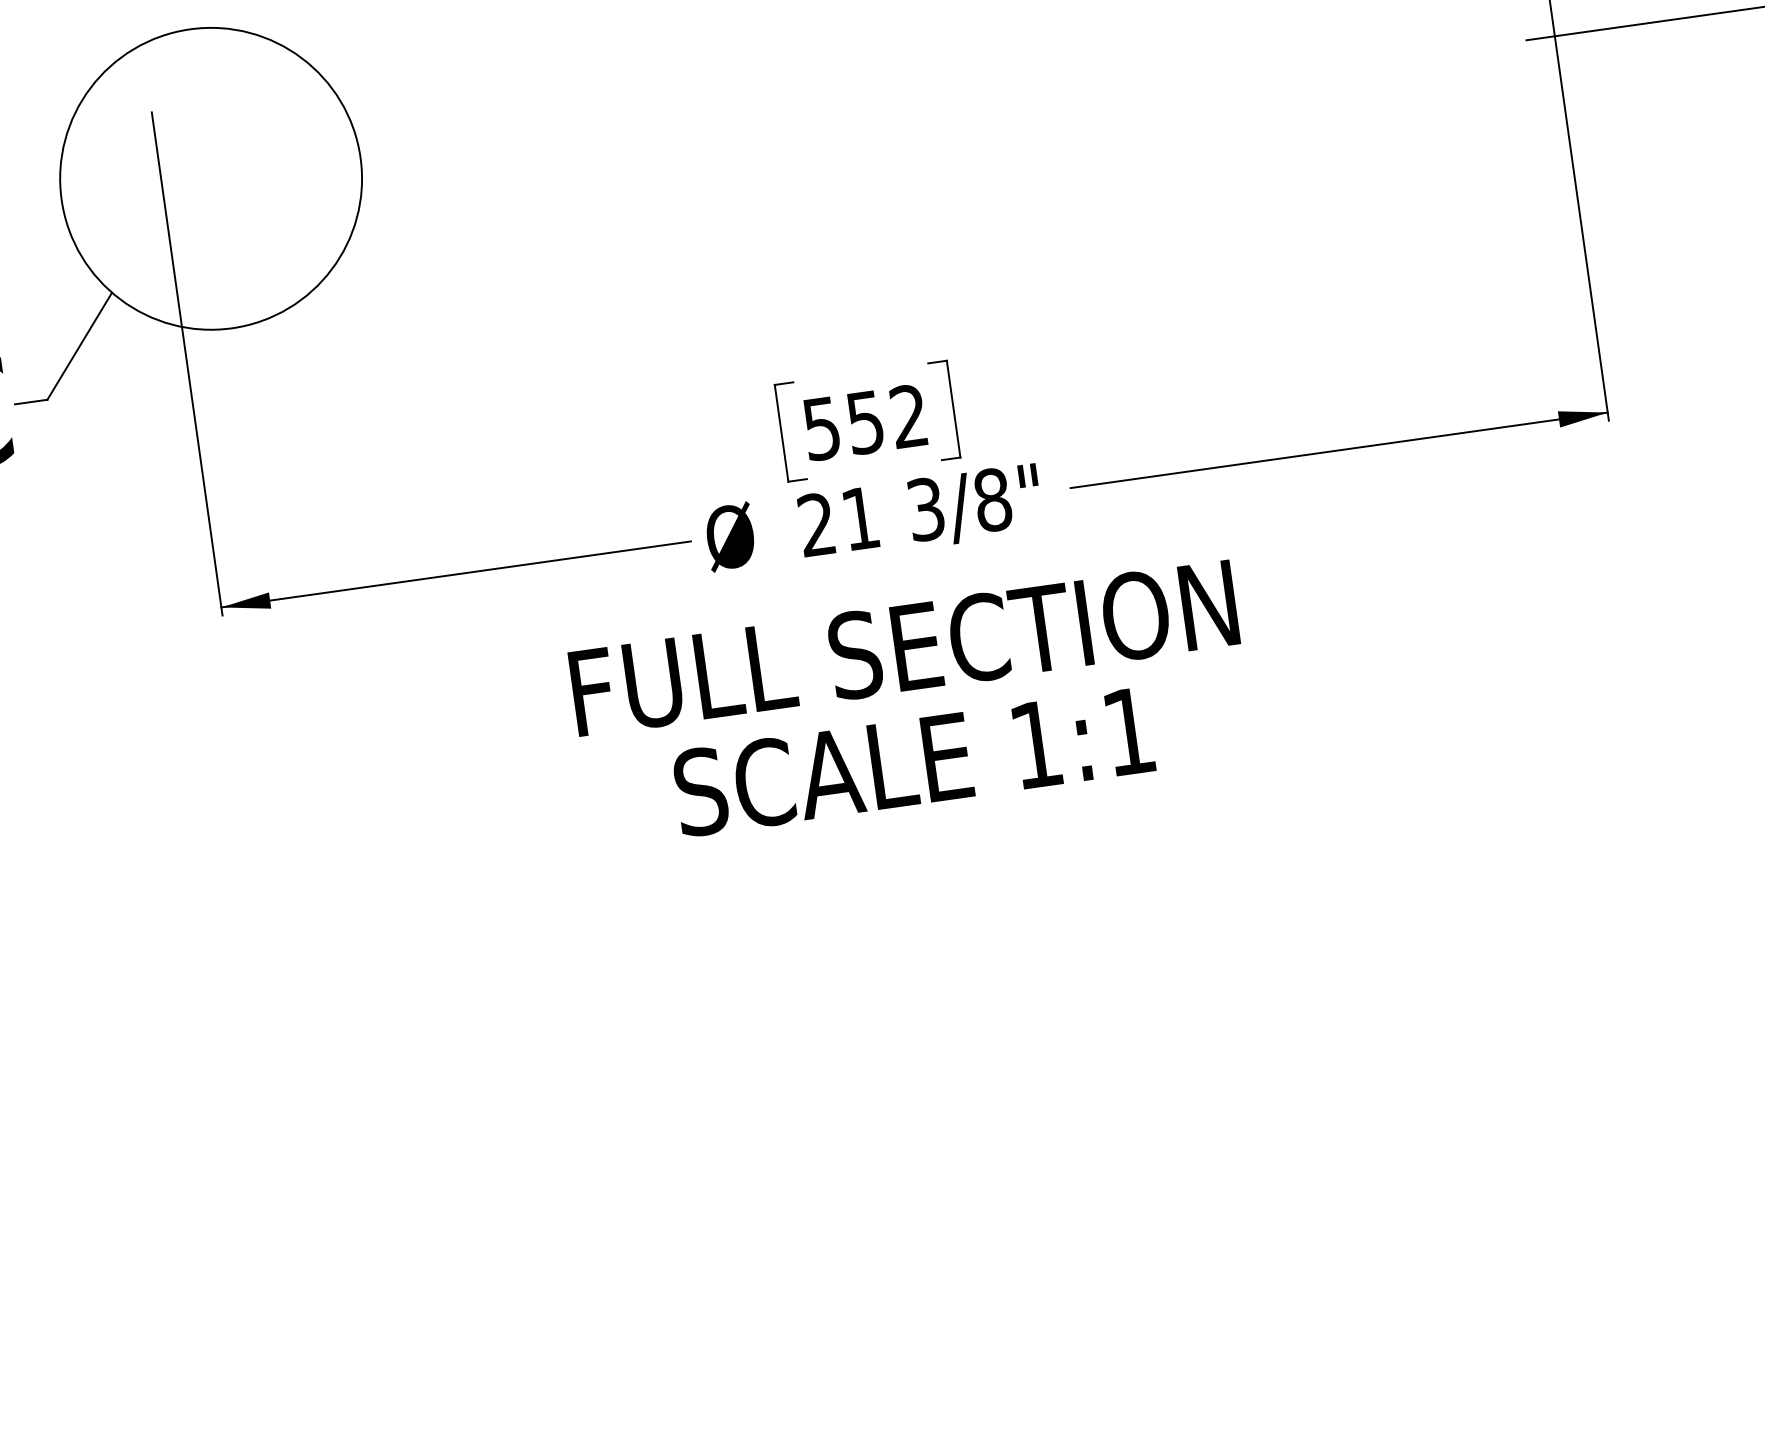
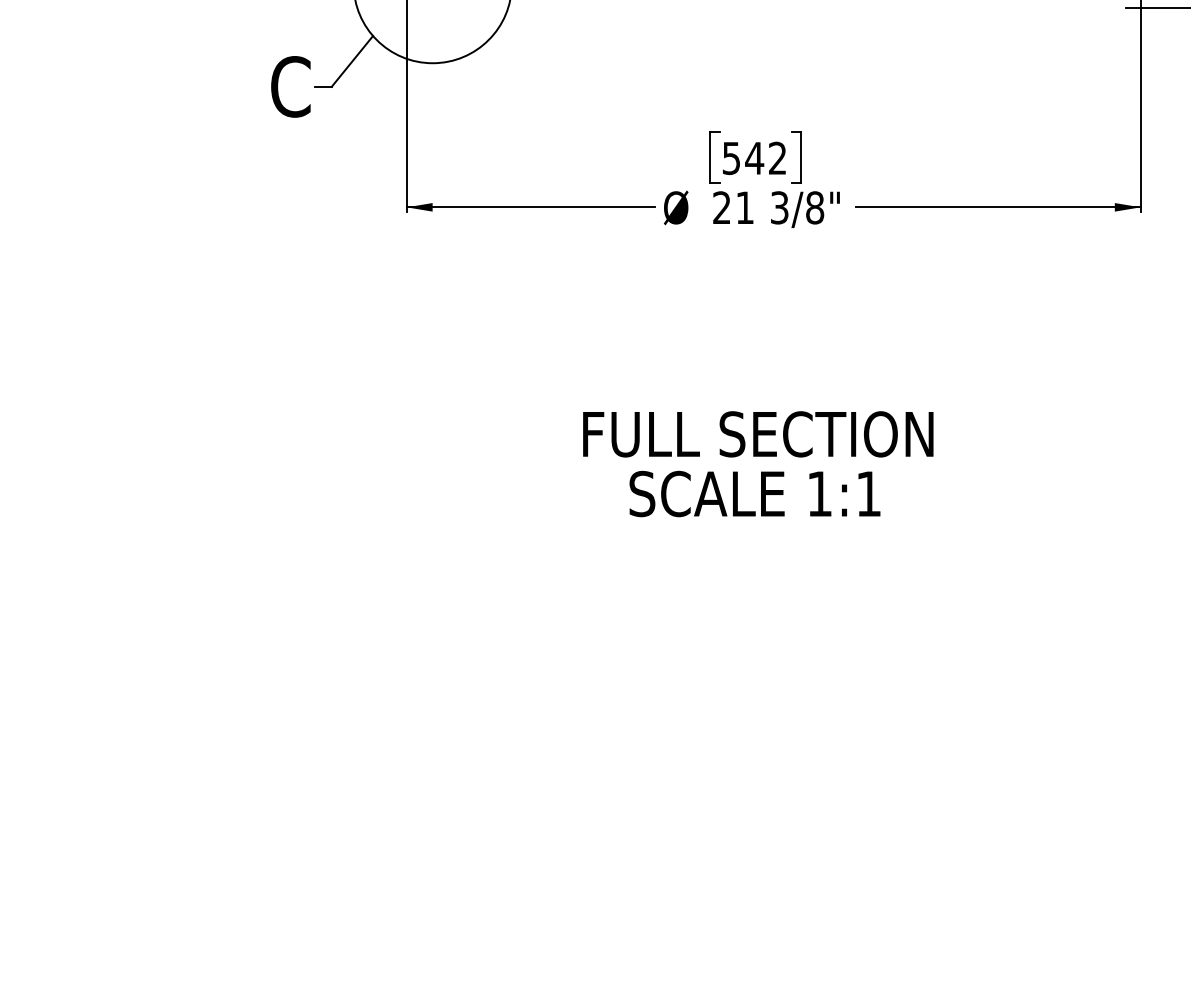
text: (865, 422) -> (754, 158), 552 -> 542
text: (912, 705) -> (758, 464), moved

